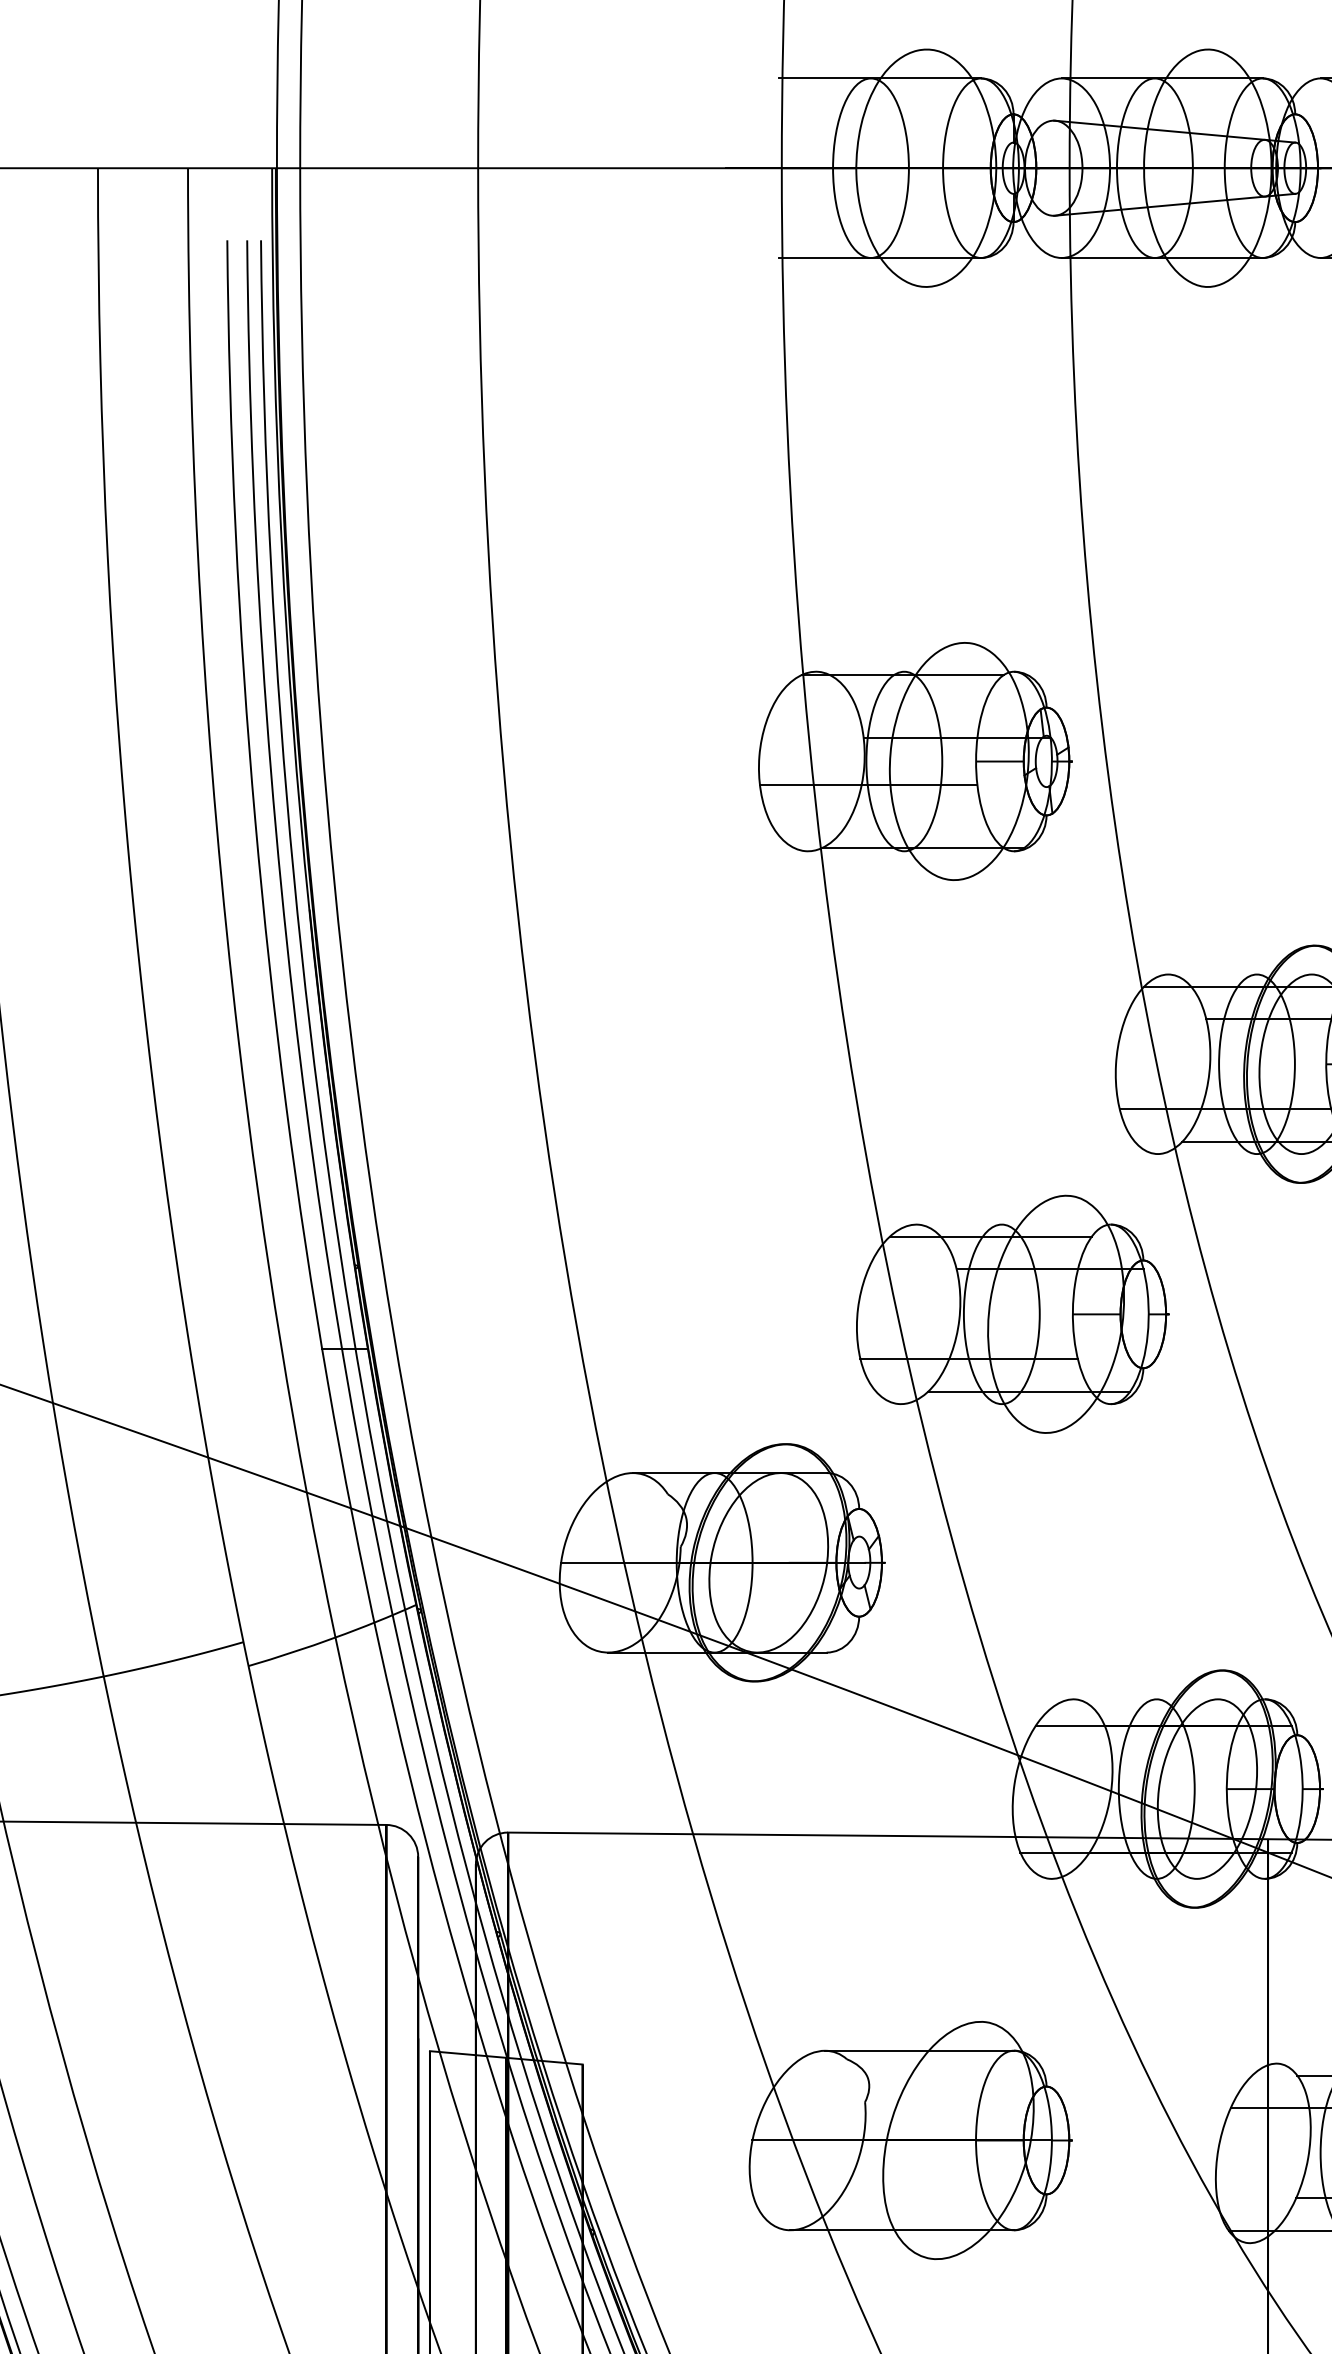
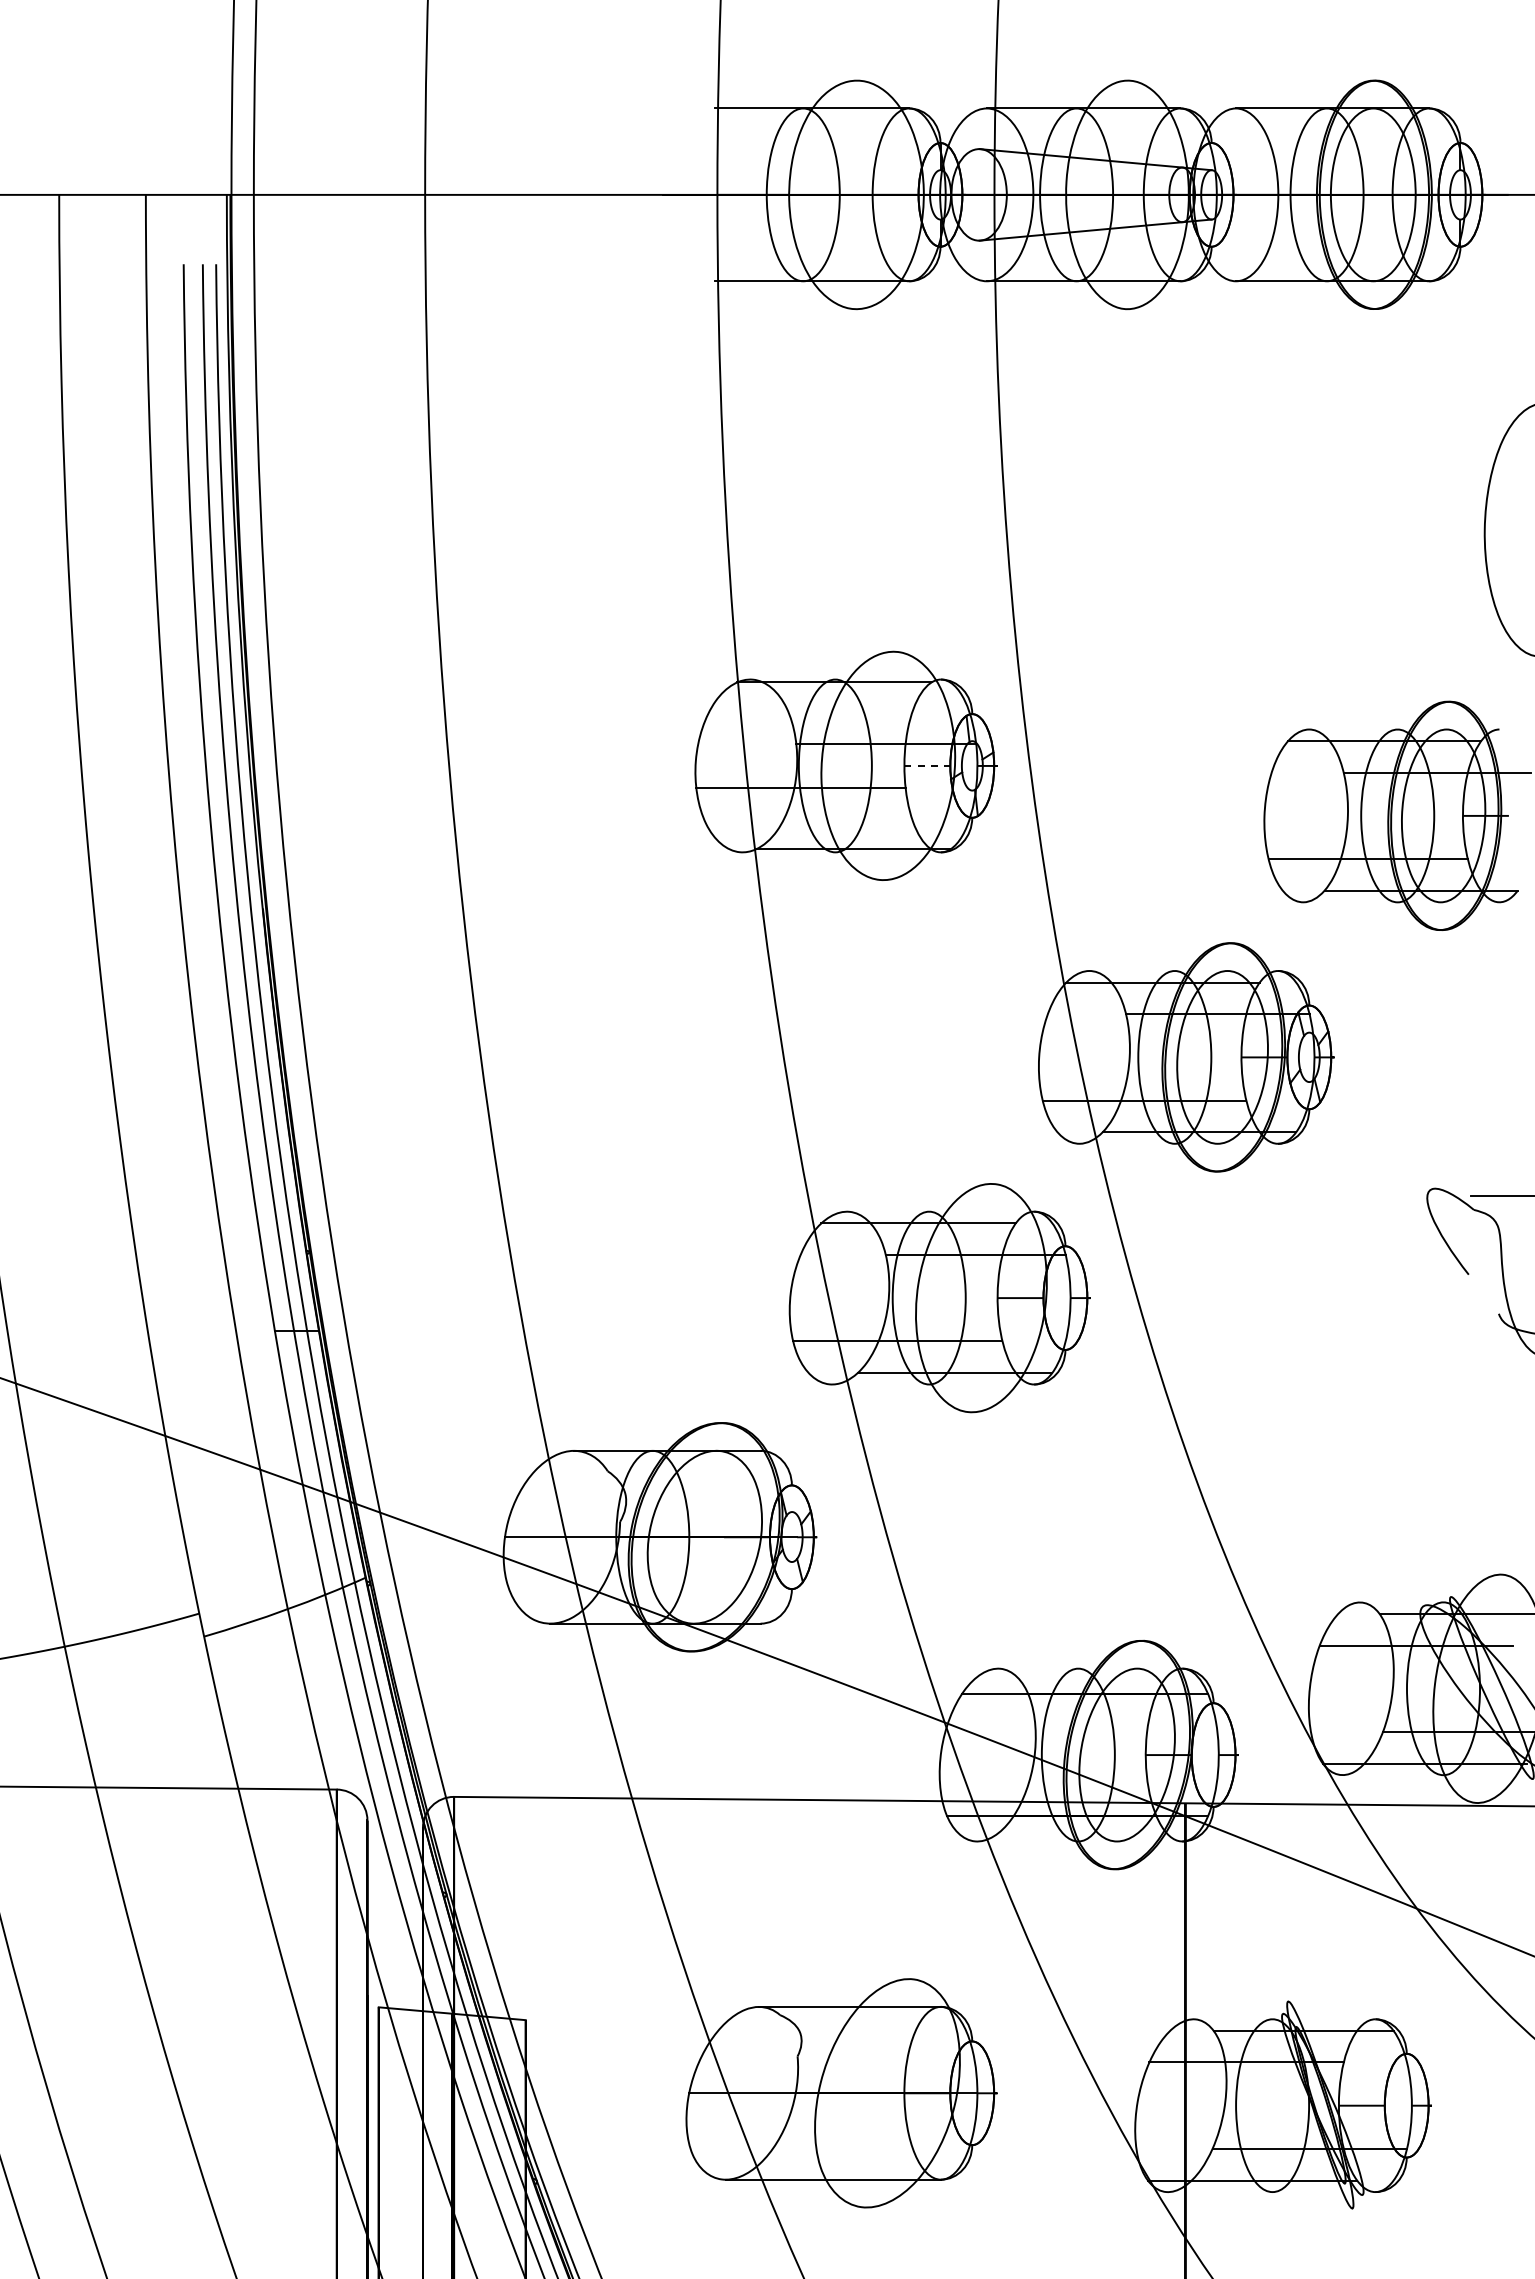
arc: (1001, 761) -> (928, 765), solid -> dashed

